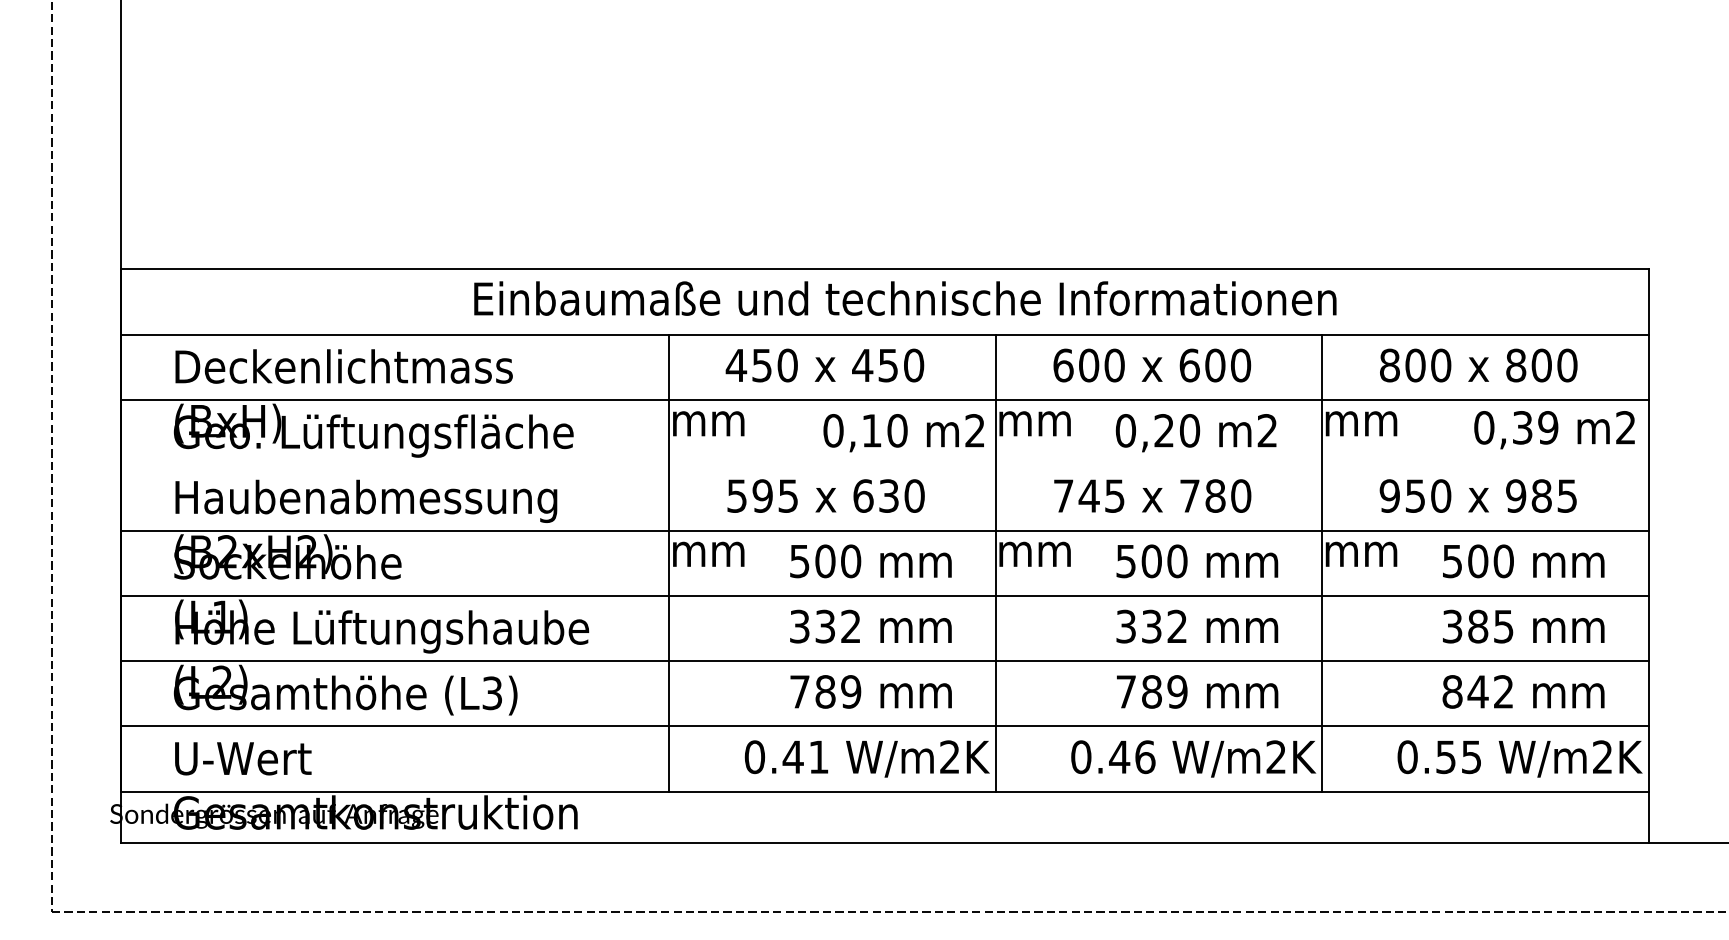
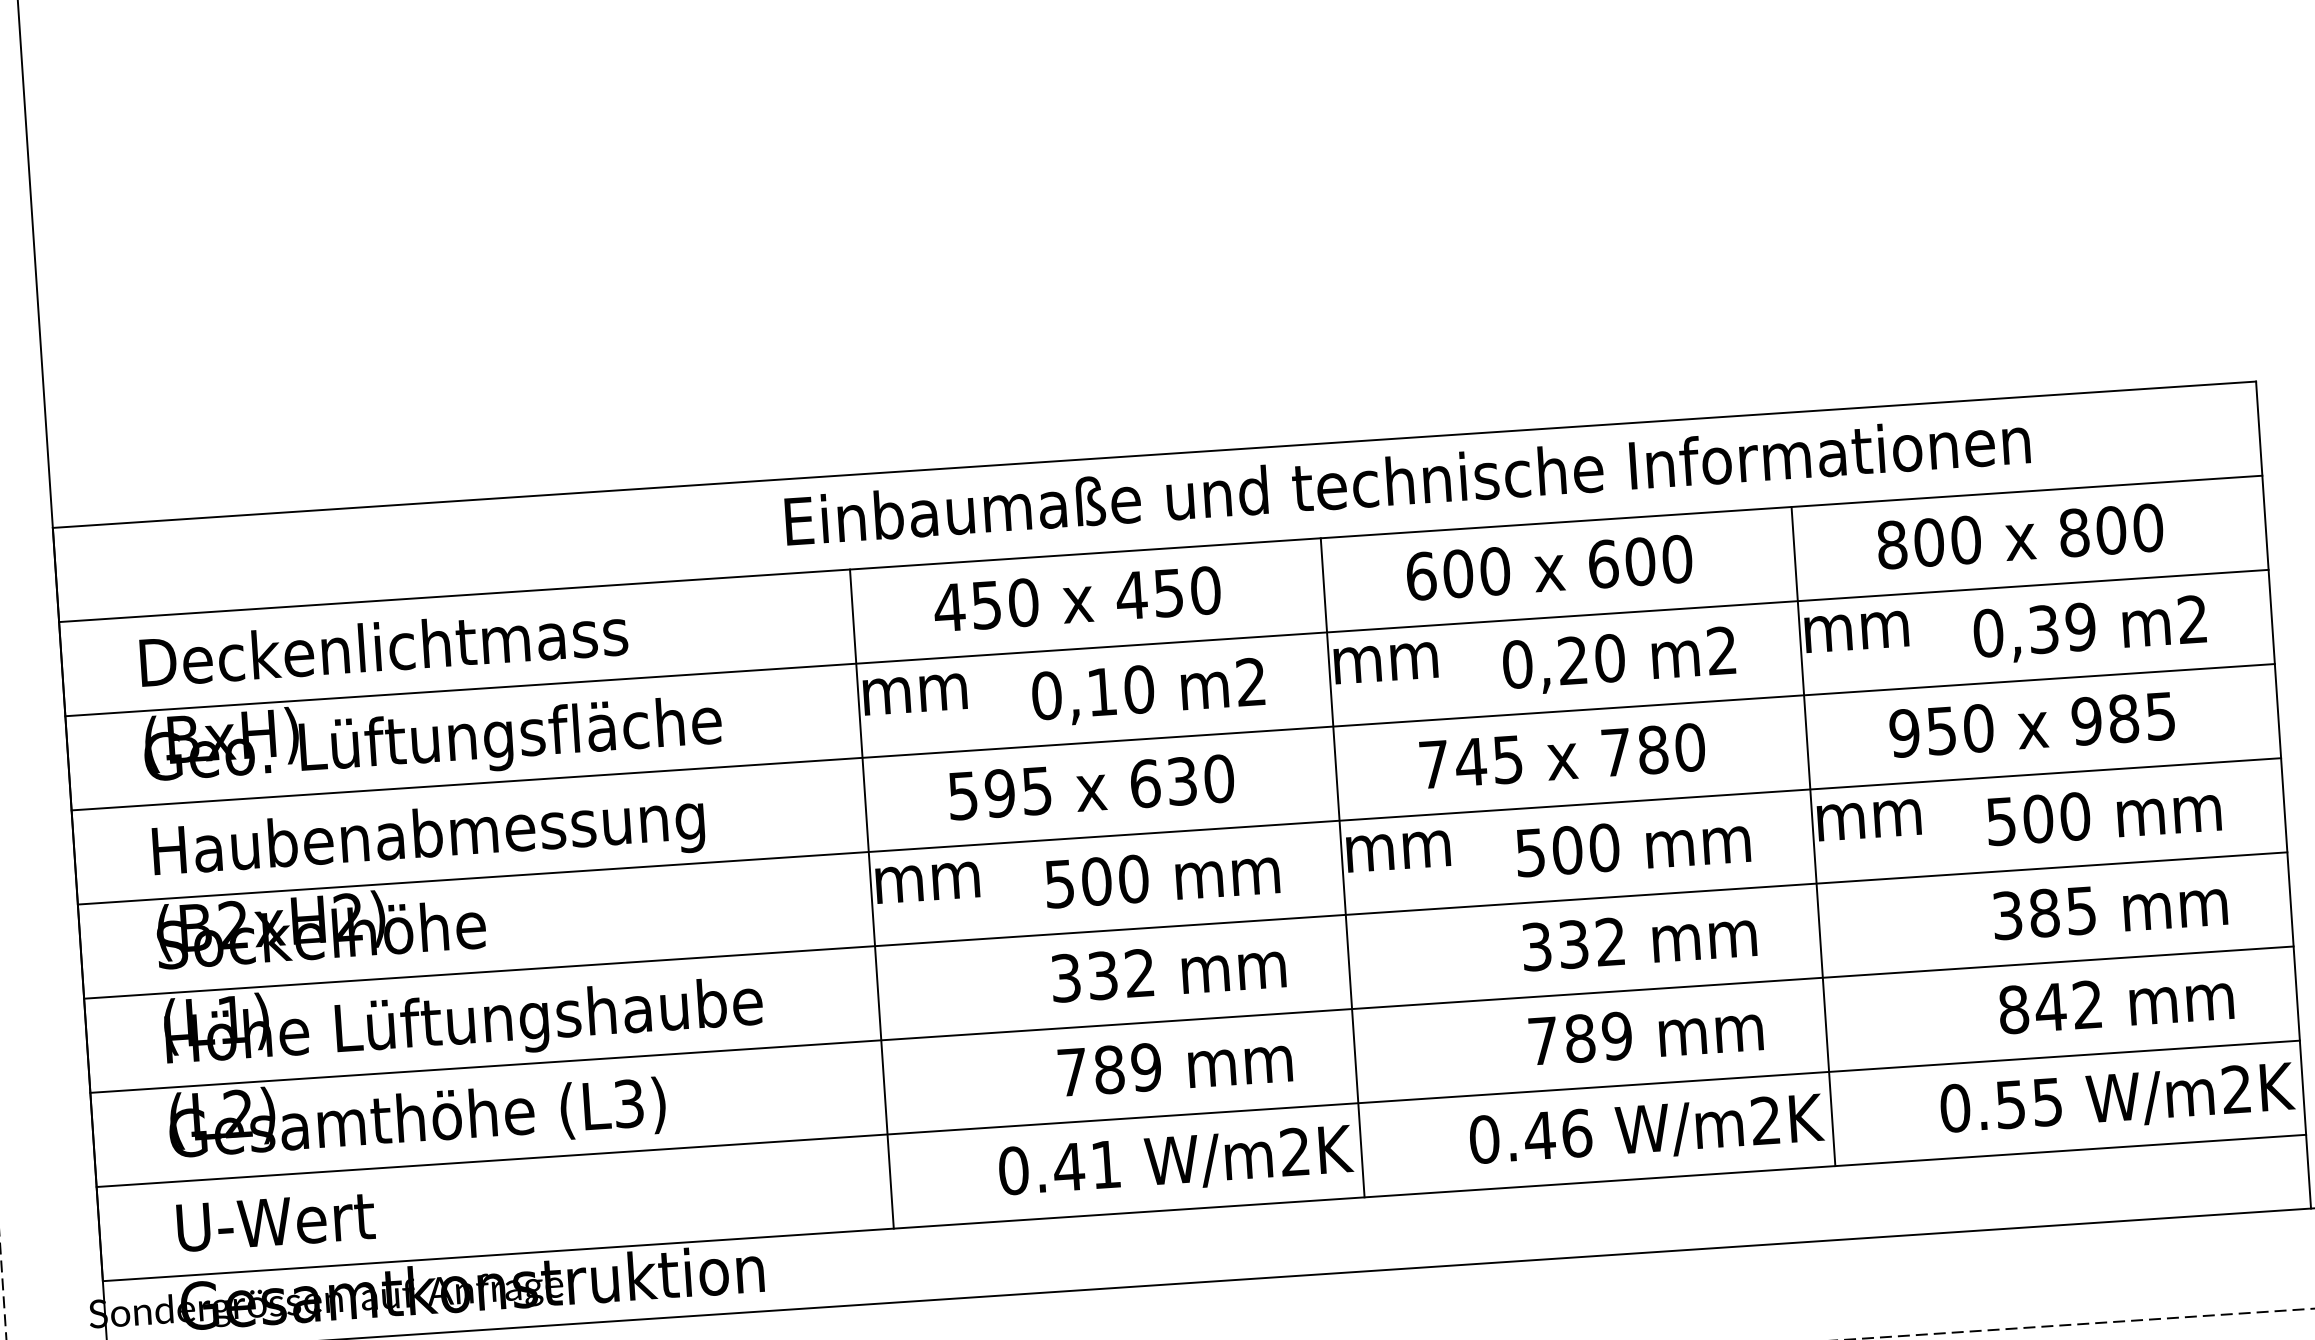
text: (905, 298) -> (1407, 480), moved
text: (1554, 430) -> (2089, 630), moved
text: (903, 433) -> (1148, 692), moved
line: (884, 465) -> (1172, 737), added

